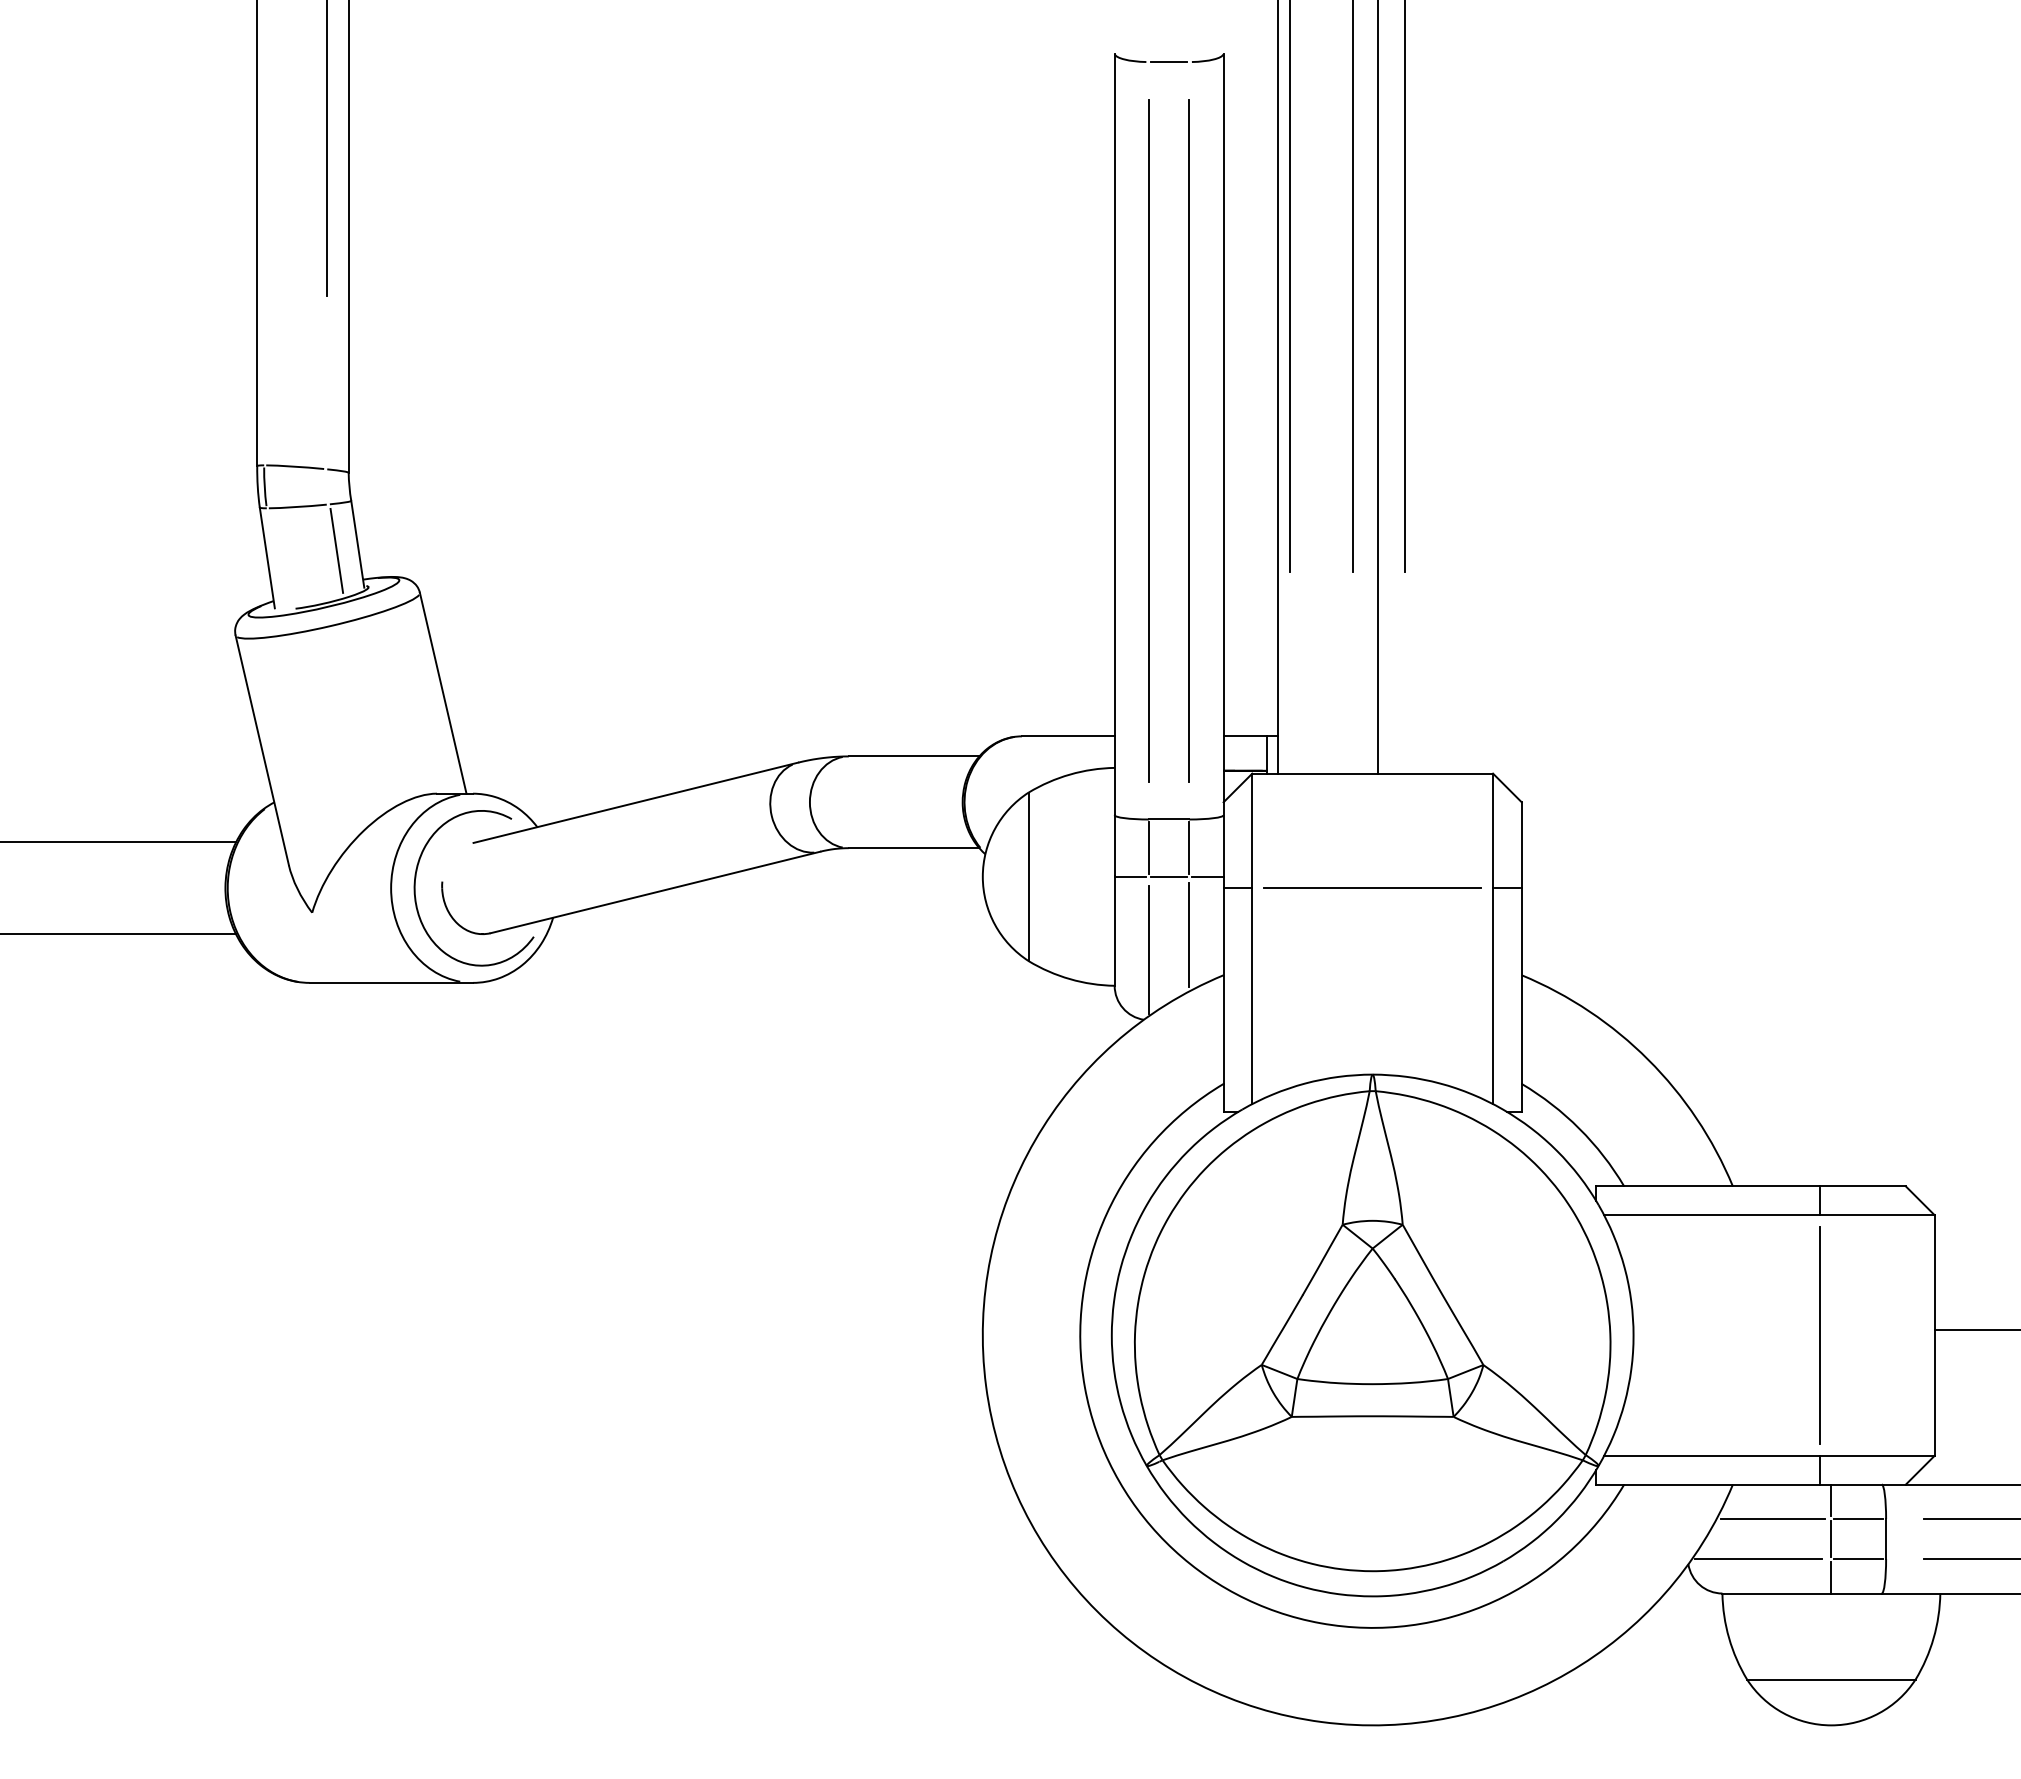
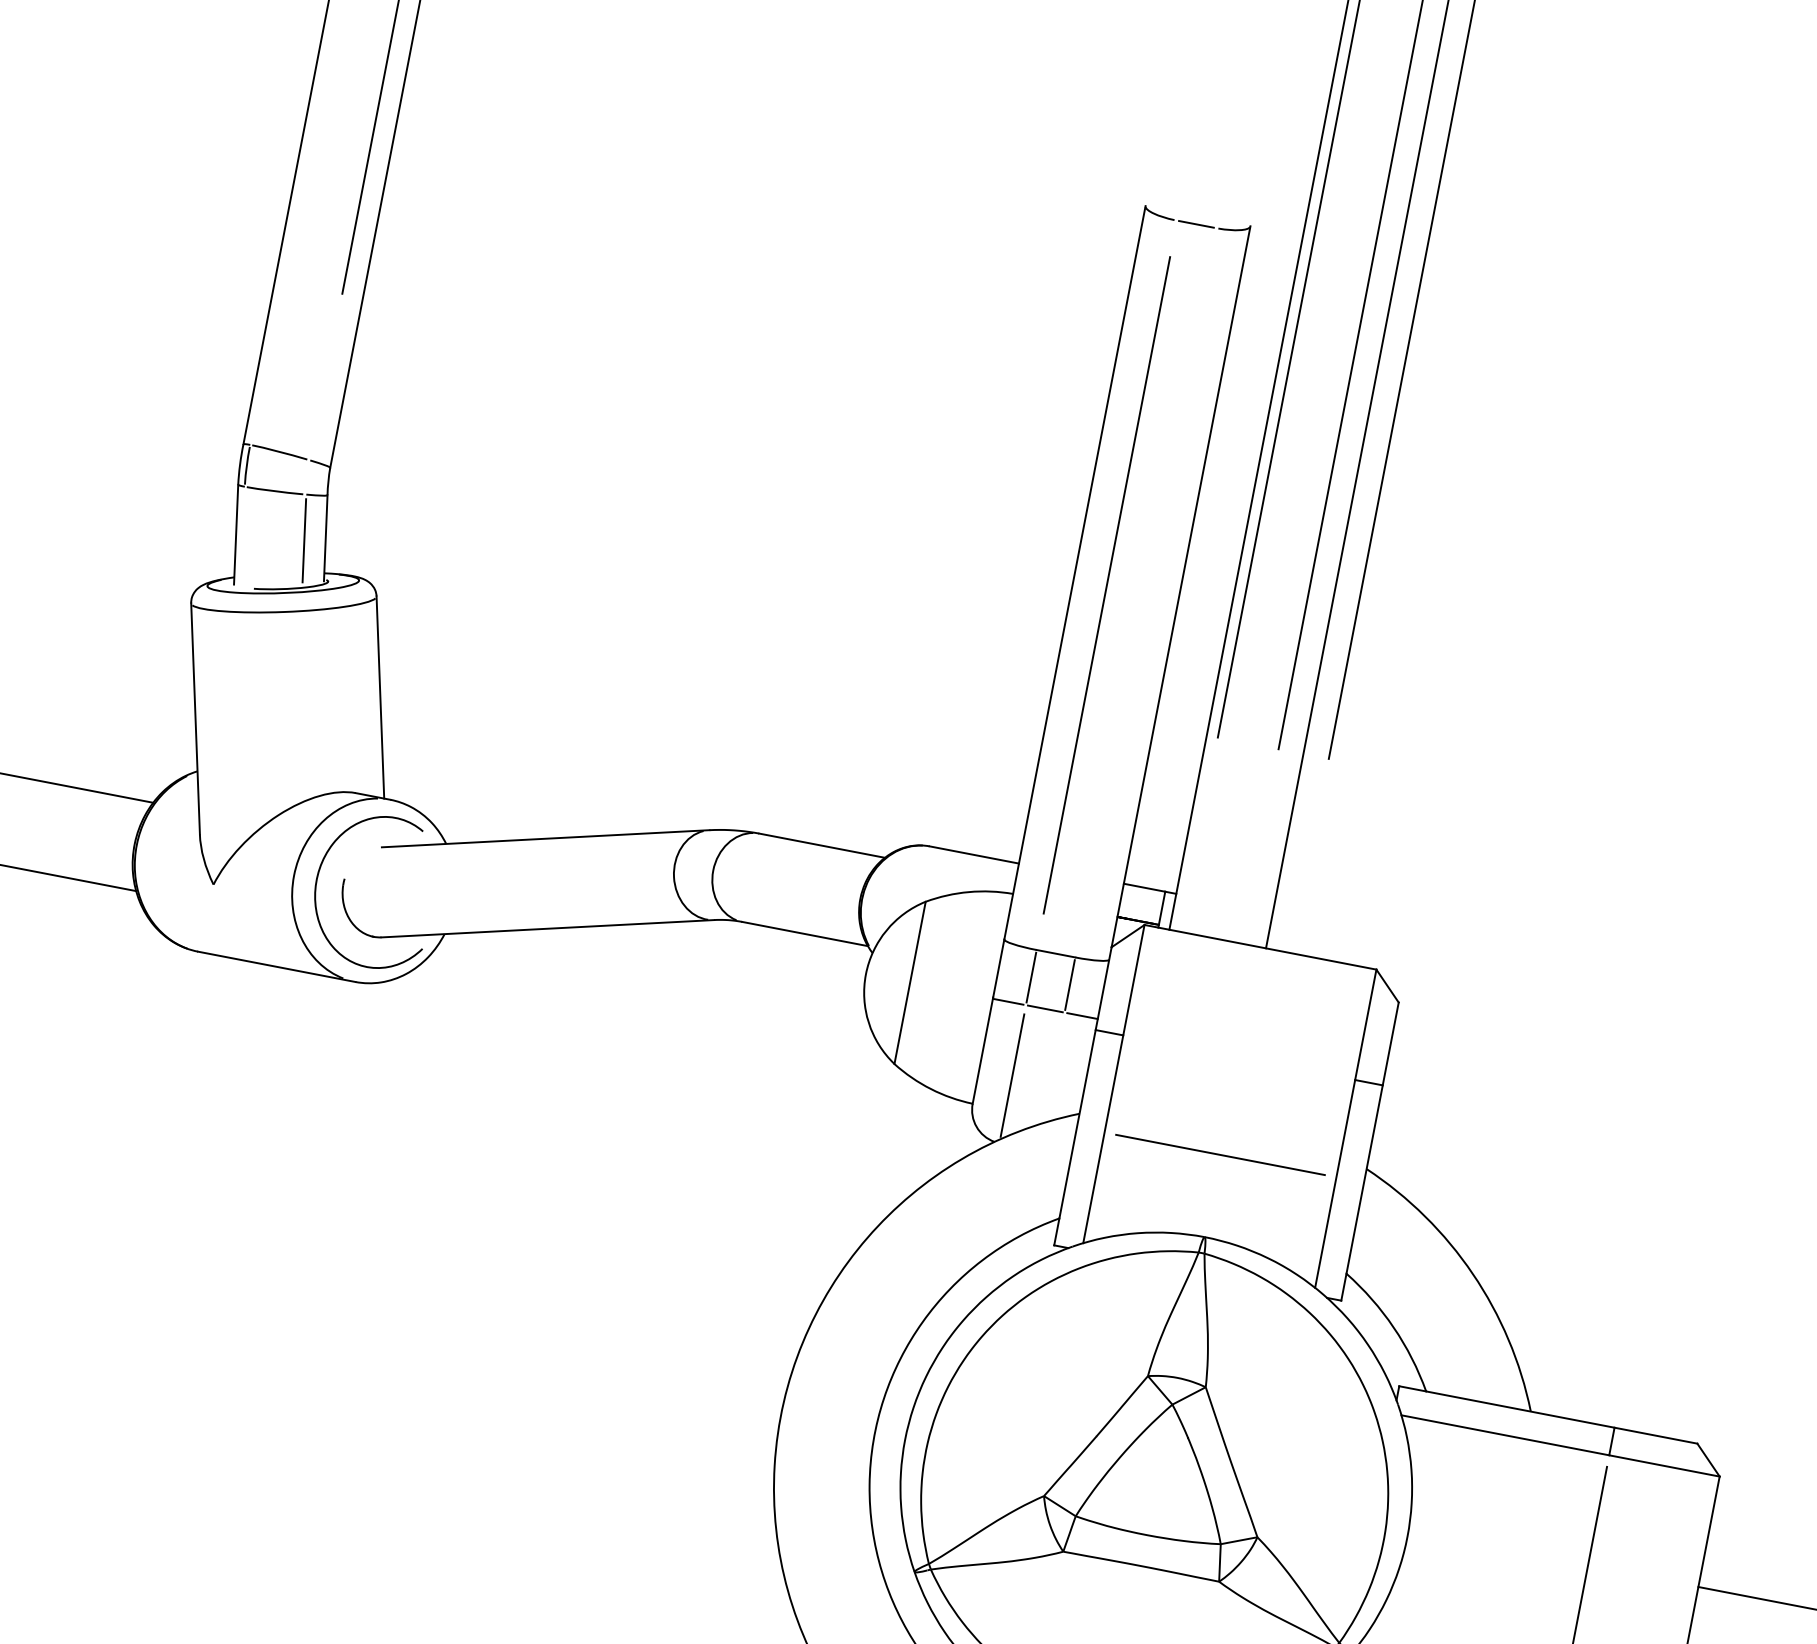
line: (1189, 440) -> (1145, 592), removed
line: (1372, 887) -> (1220, 1154), moved
line: (1189, 935) -> (1054, 1069), removed

